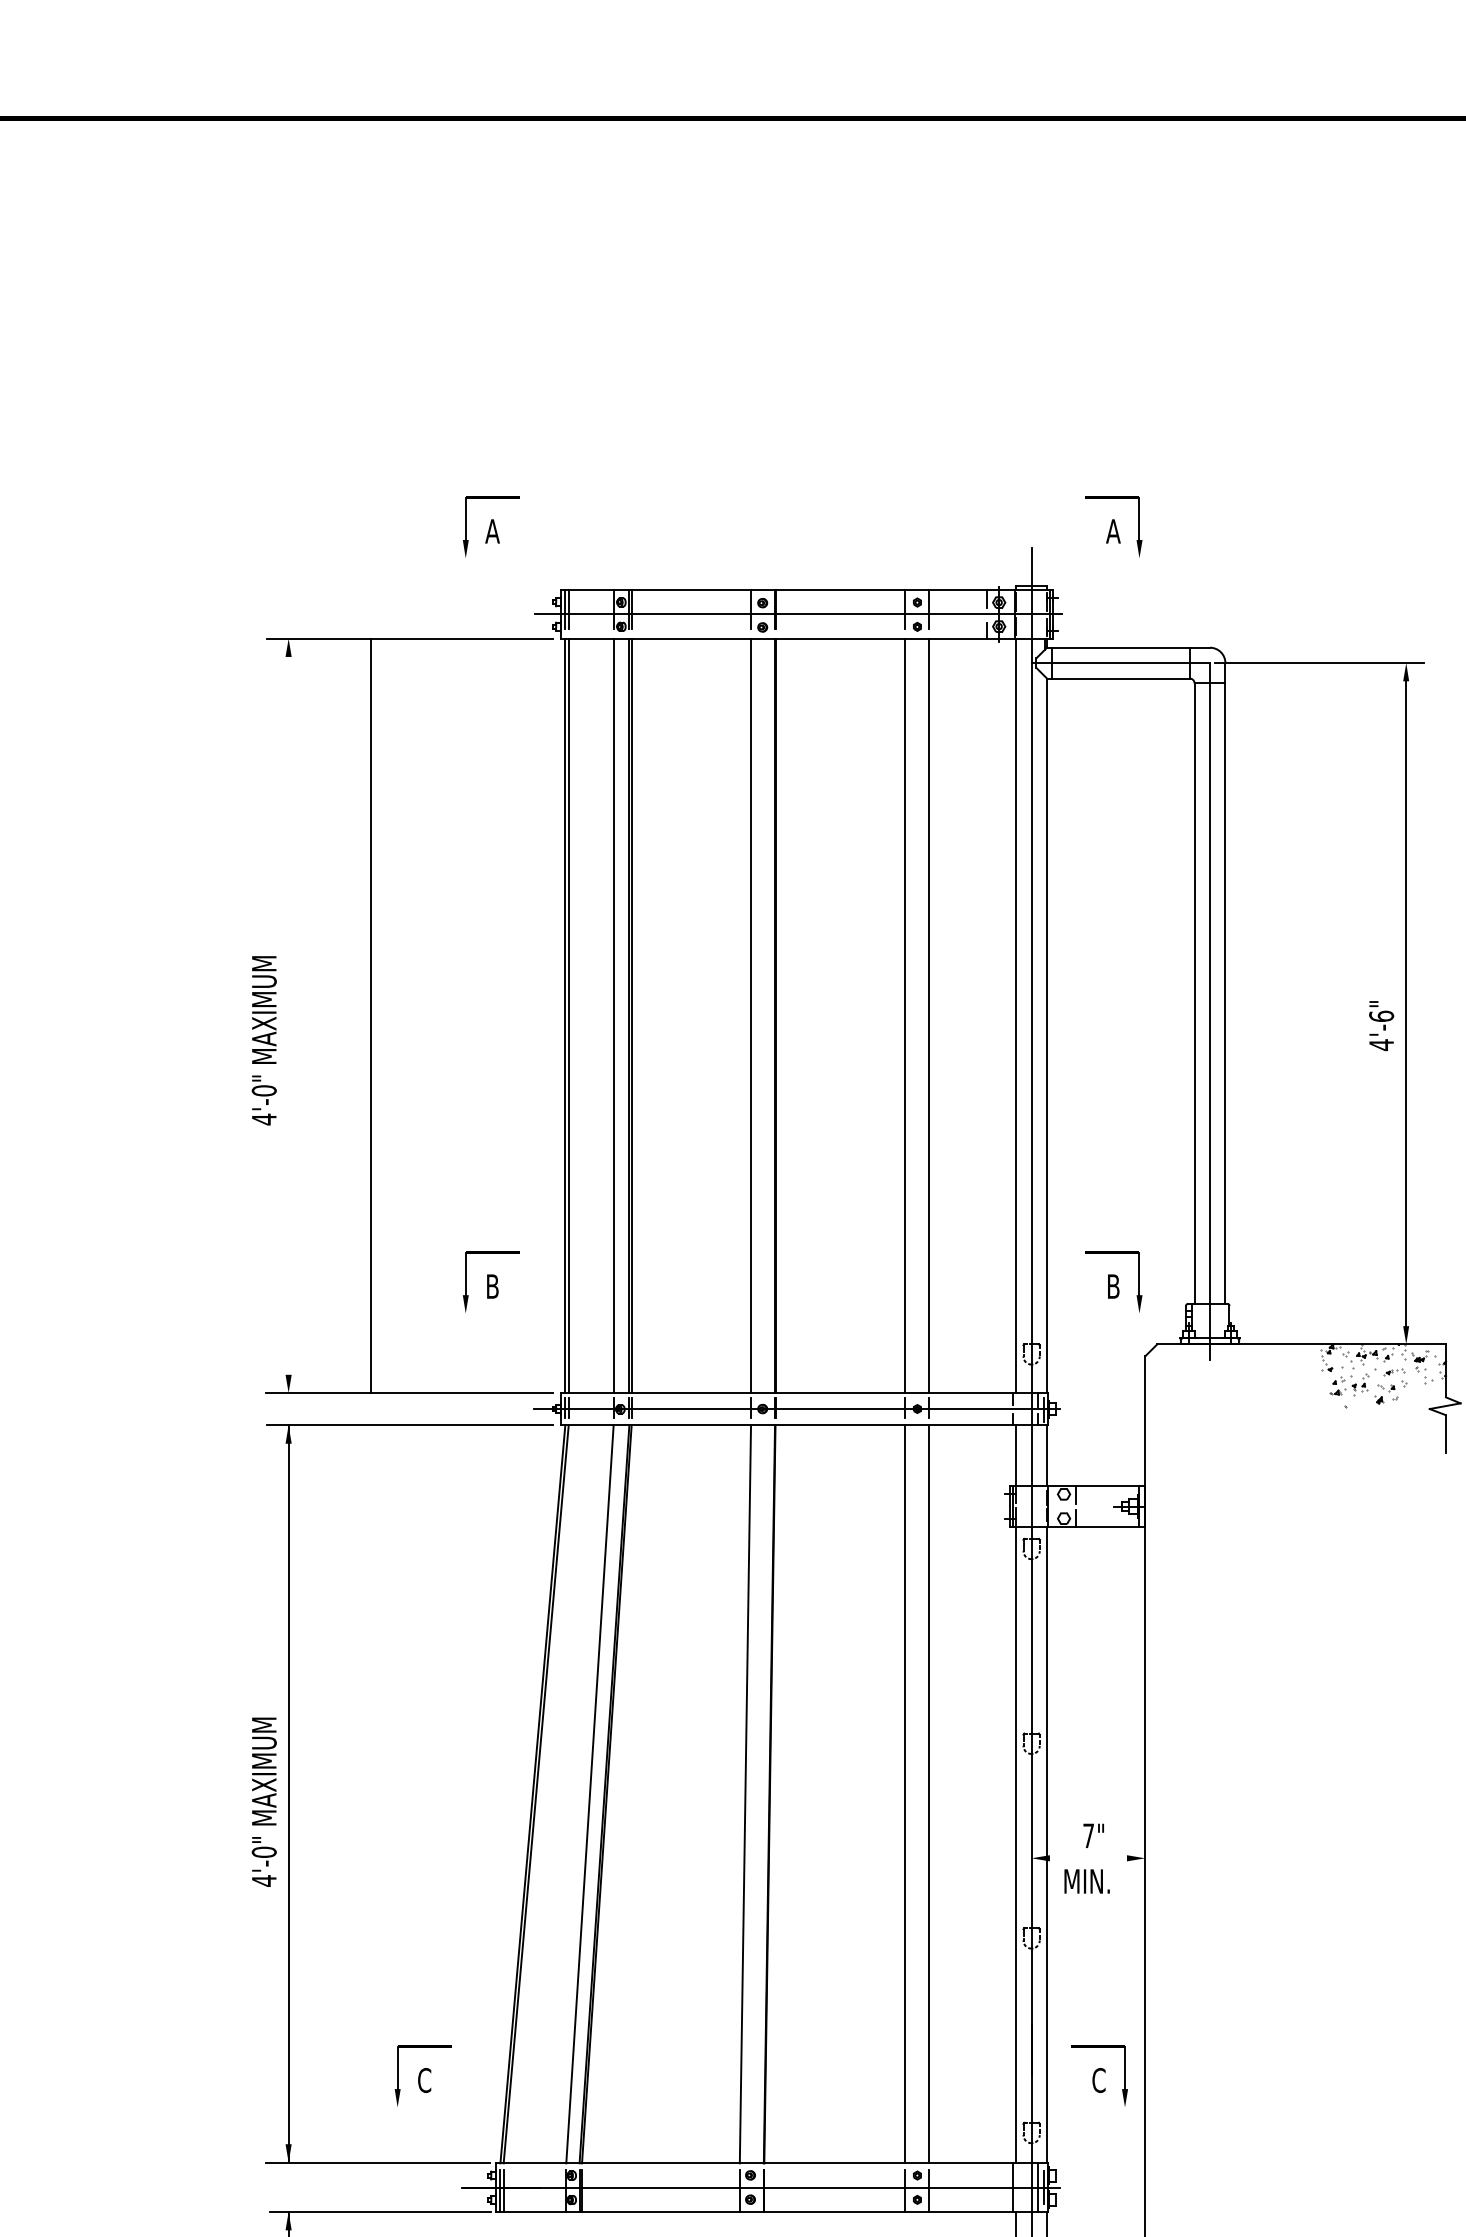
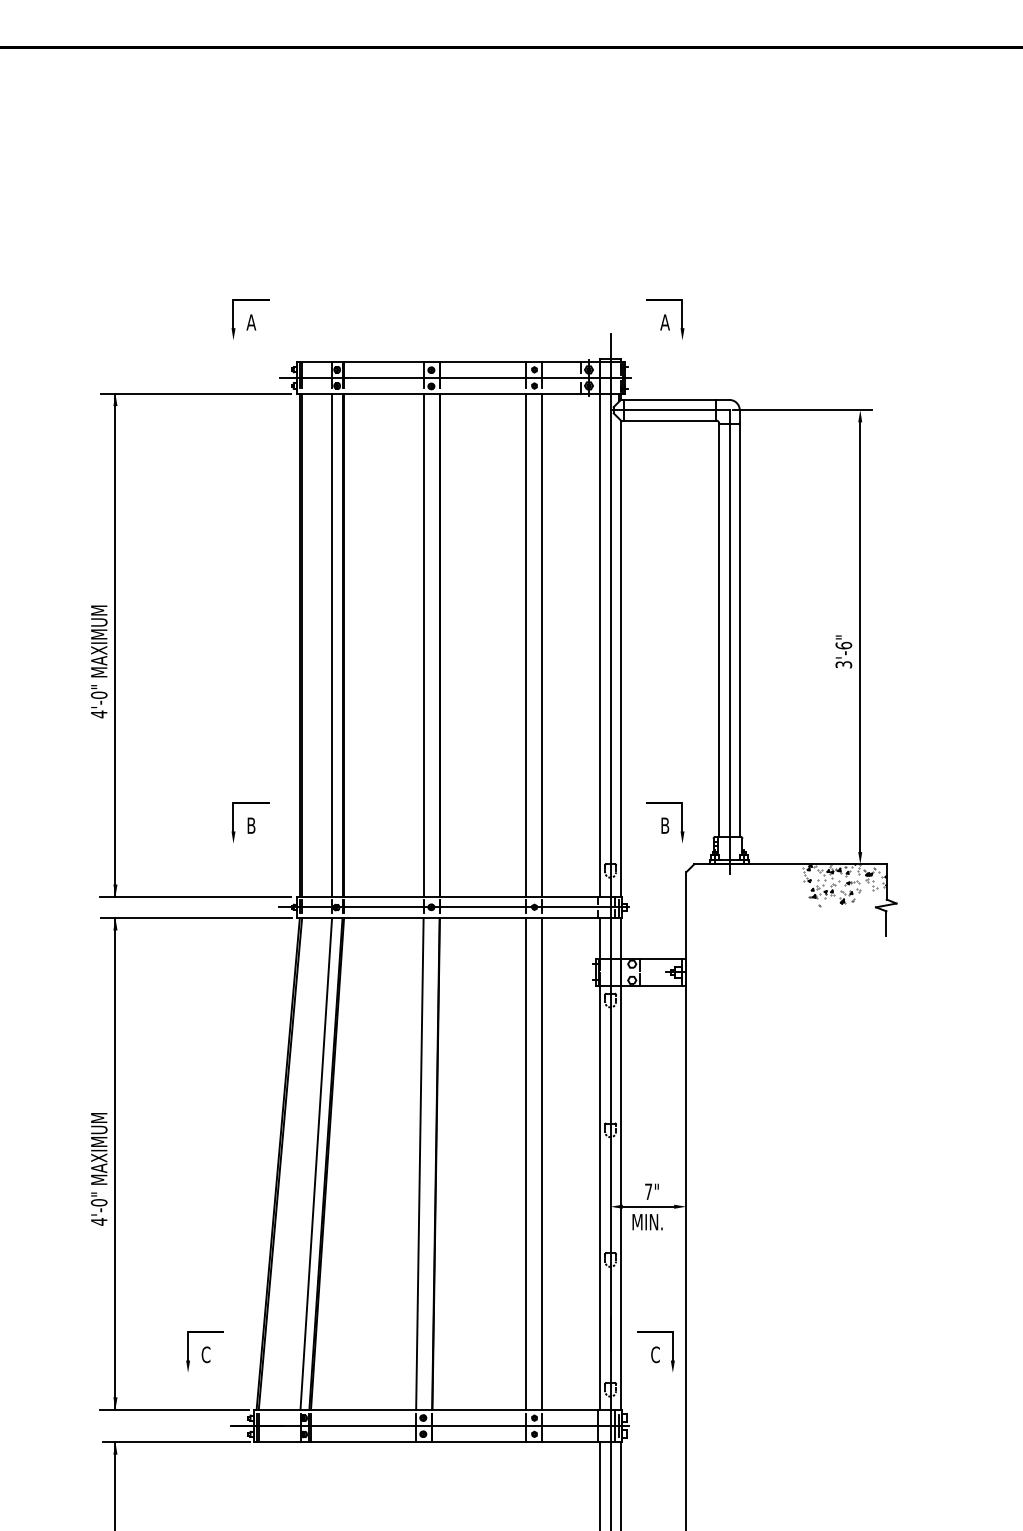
line: (371, 1016) -> (115, 645), moved
text: (1381, 1044) -> (843, 664), 4'-6" -> 3'-6"
line: (1088, 1857) -> (648, 1206), added

